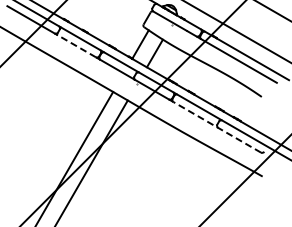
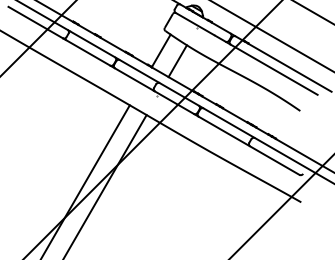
line: (76, 46) -> (87, 53), dashed -> solid
line: (217, 127) -> (249, 146), dashed -> solid

